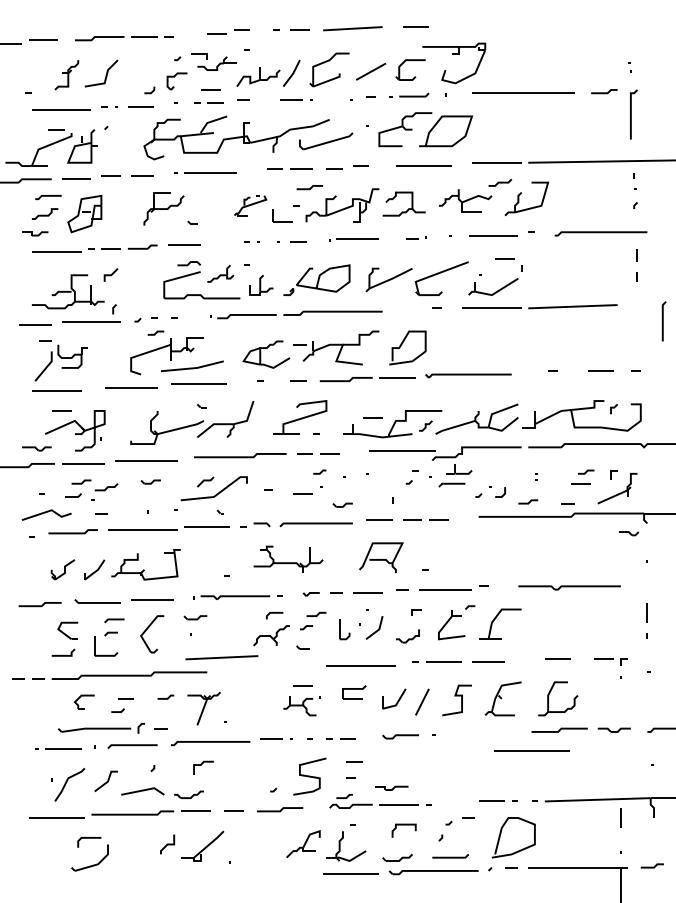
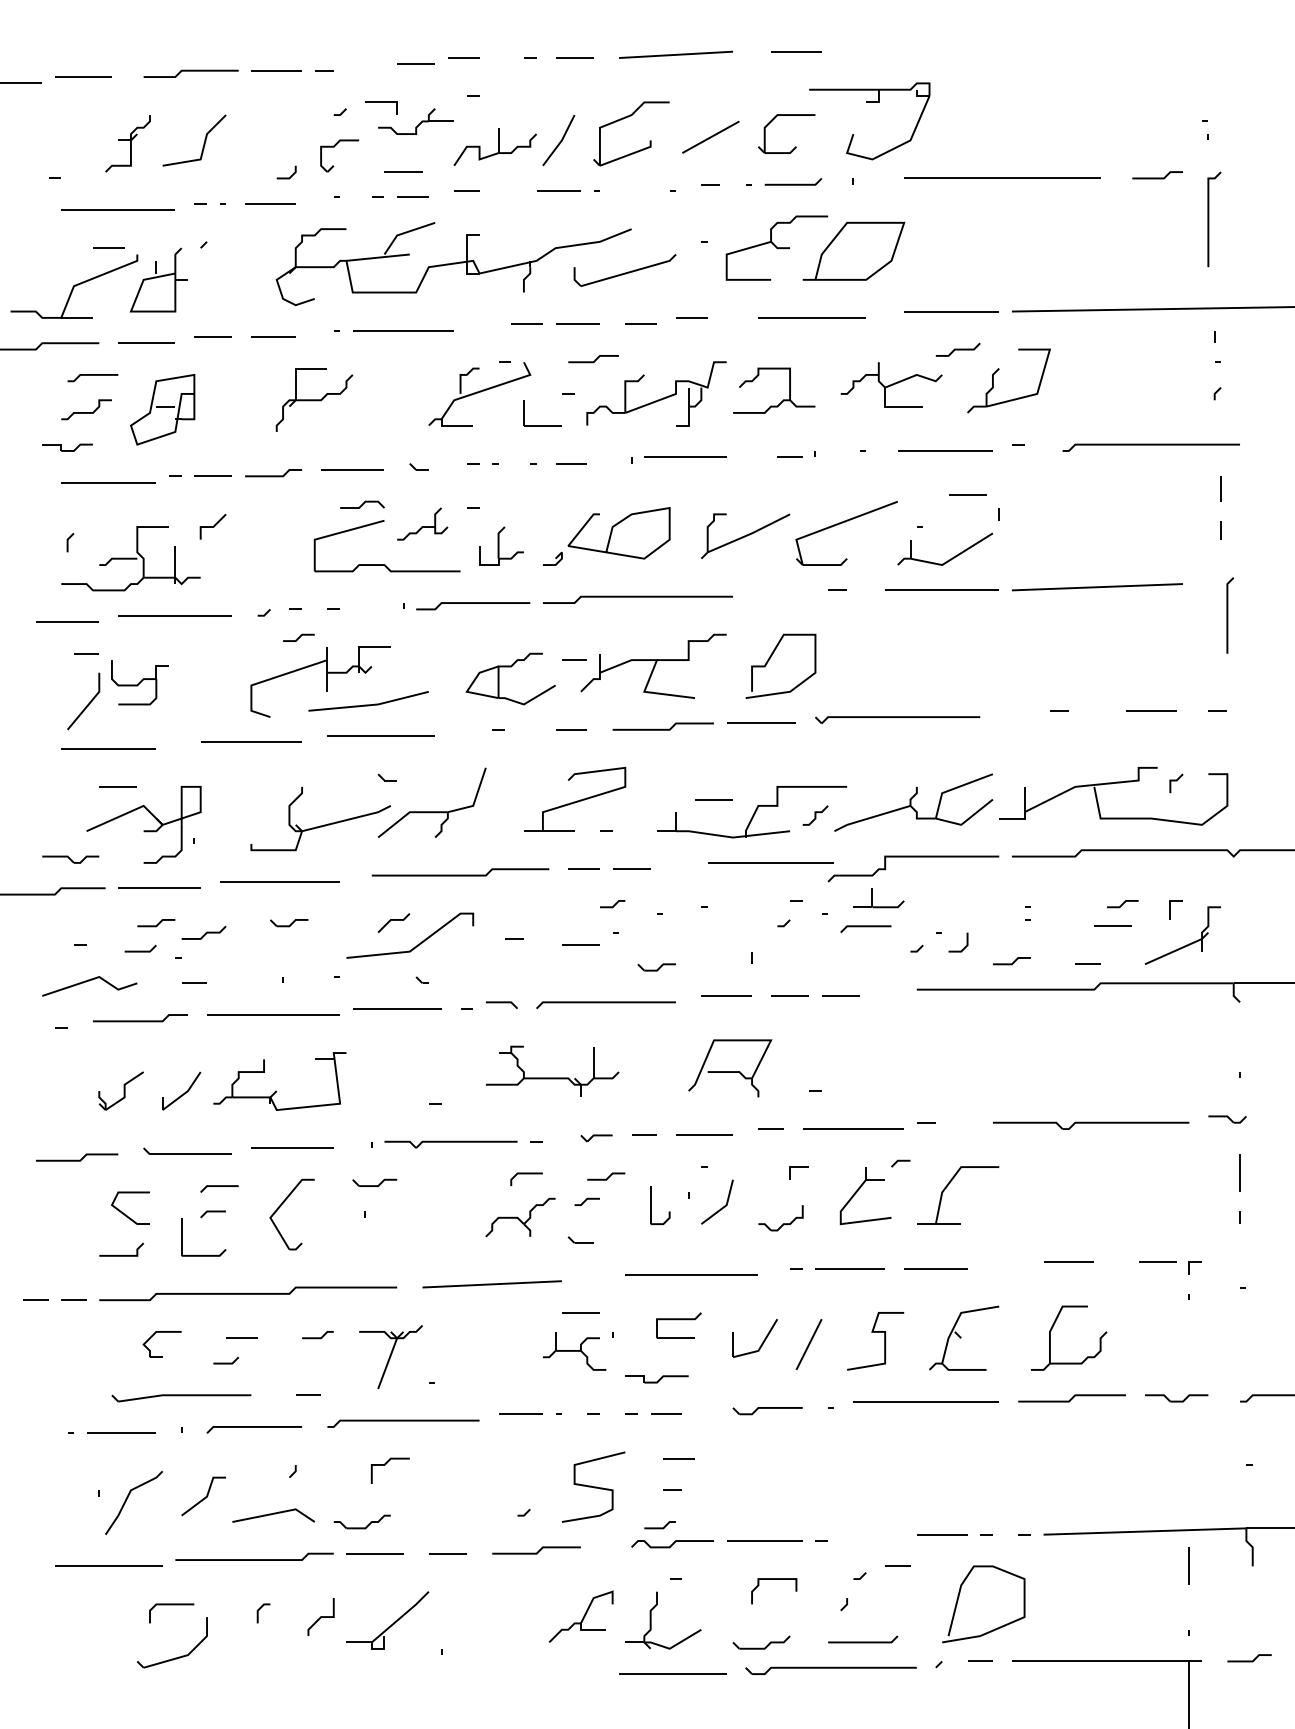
part: (250, 205) -> (479, 393), size x1.67
part: (192, 222) -> (418, 466), moved
line: (114, 309) -> (70, 542), moved
line: (663, 321) -> (1228, 615), moved
part: (628, 533) -> (1226, 1119), moved
line: (221, 657) -> (491, 1283), moved
line: (139, 728) -> (259, 1613), moved
line: (531, 750) -> (926, 1400), moved
part: (391, 787) -> (656, 1377), moved

